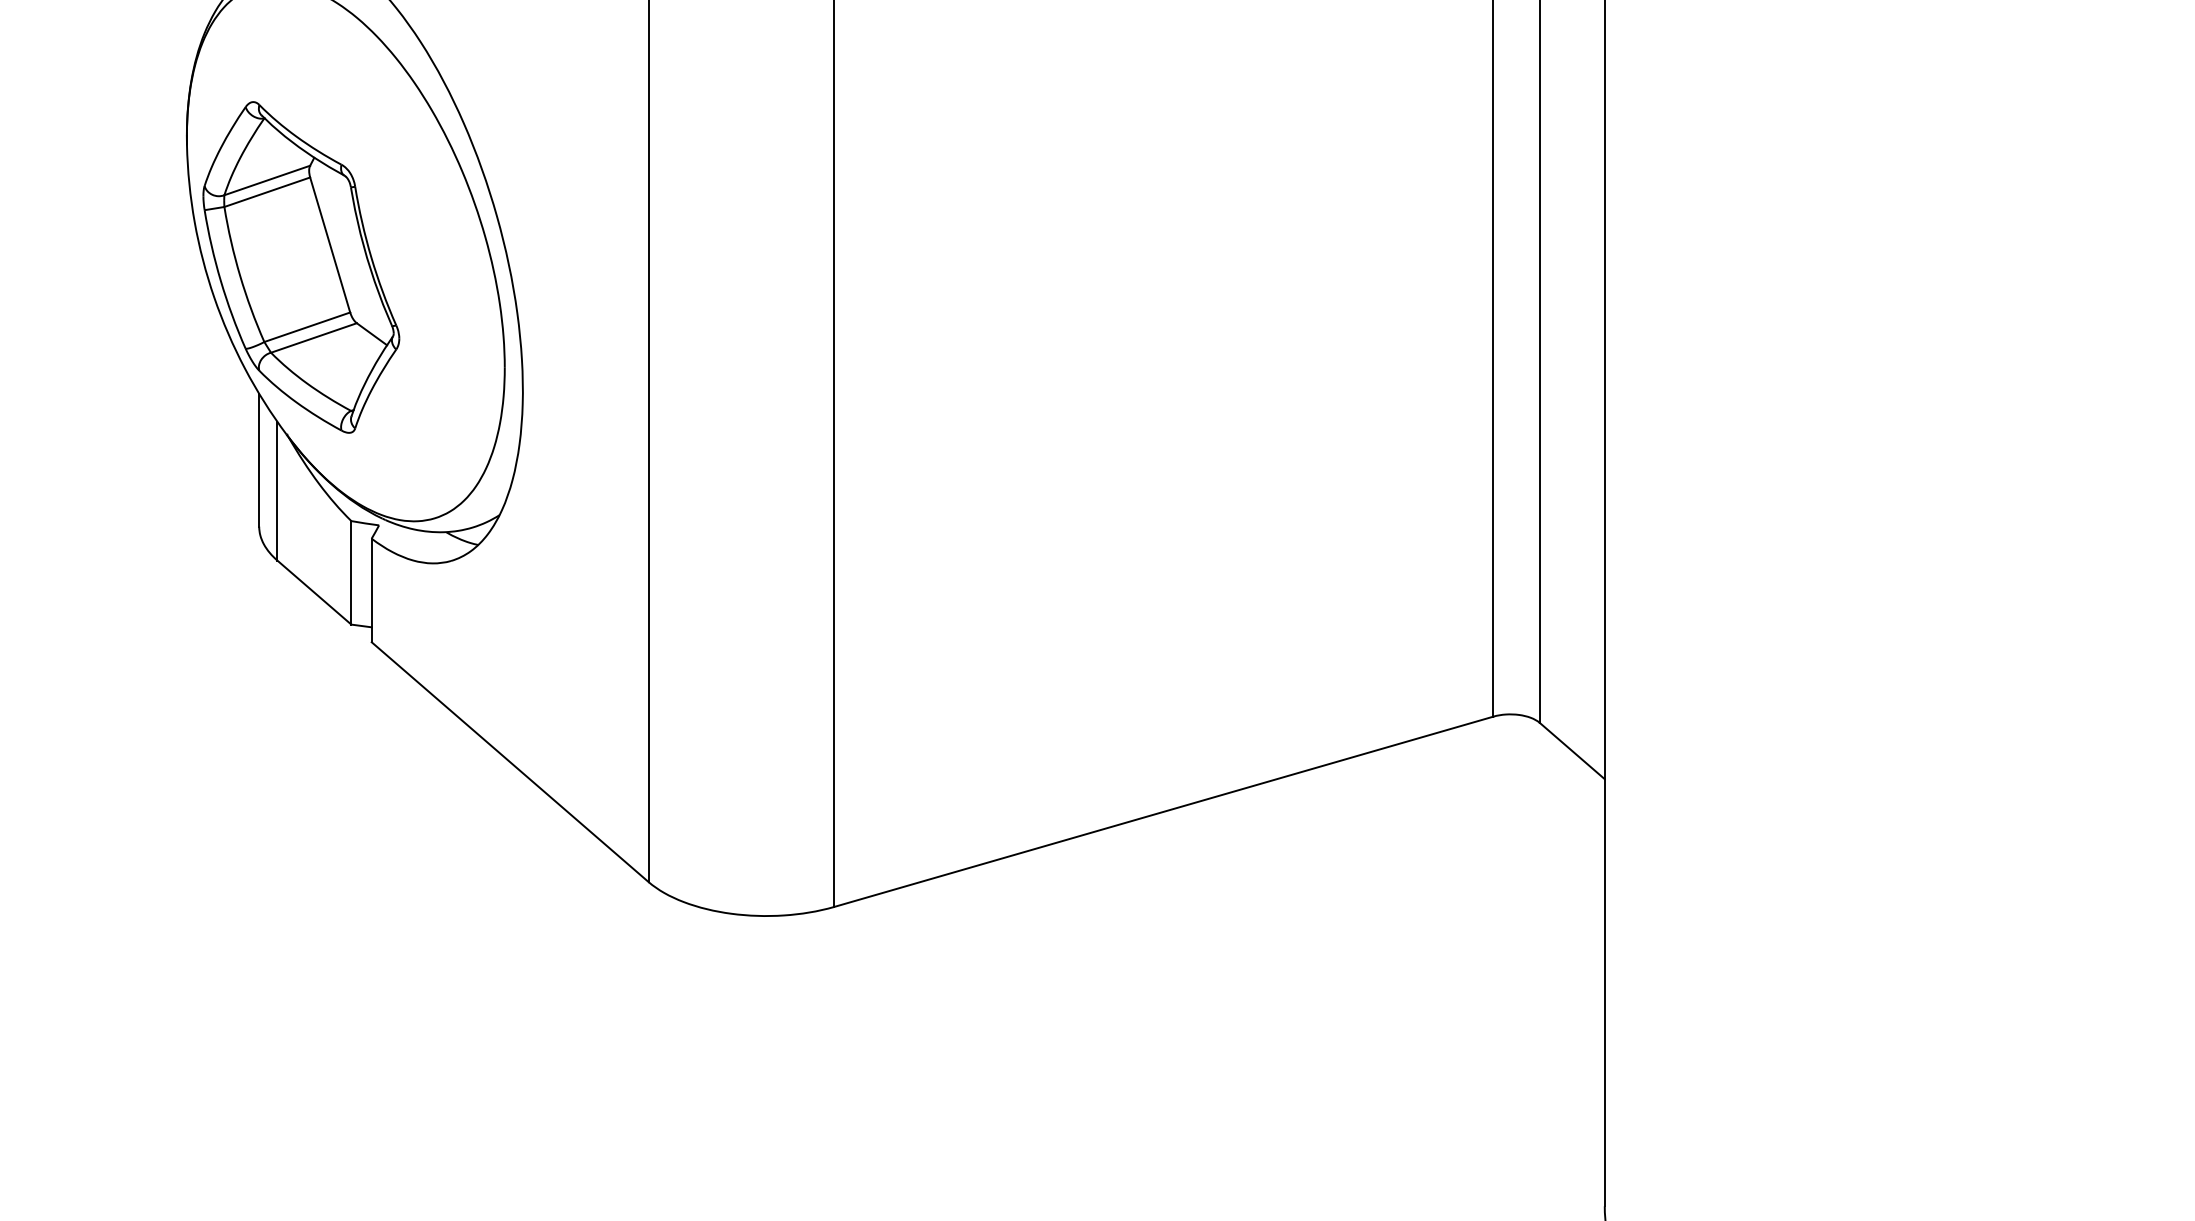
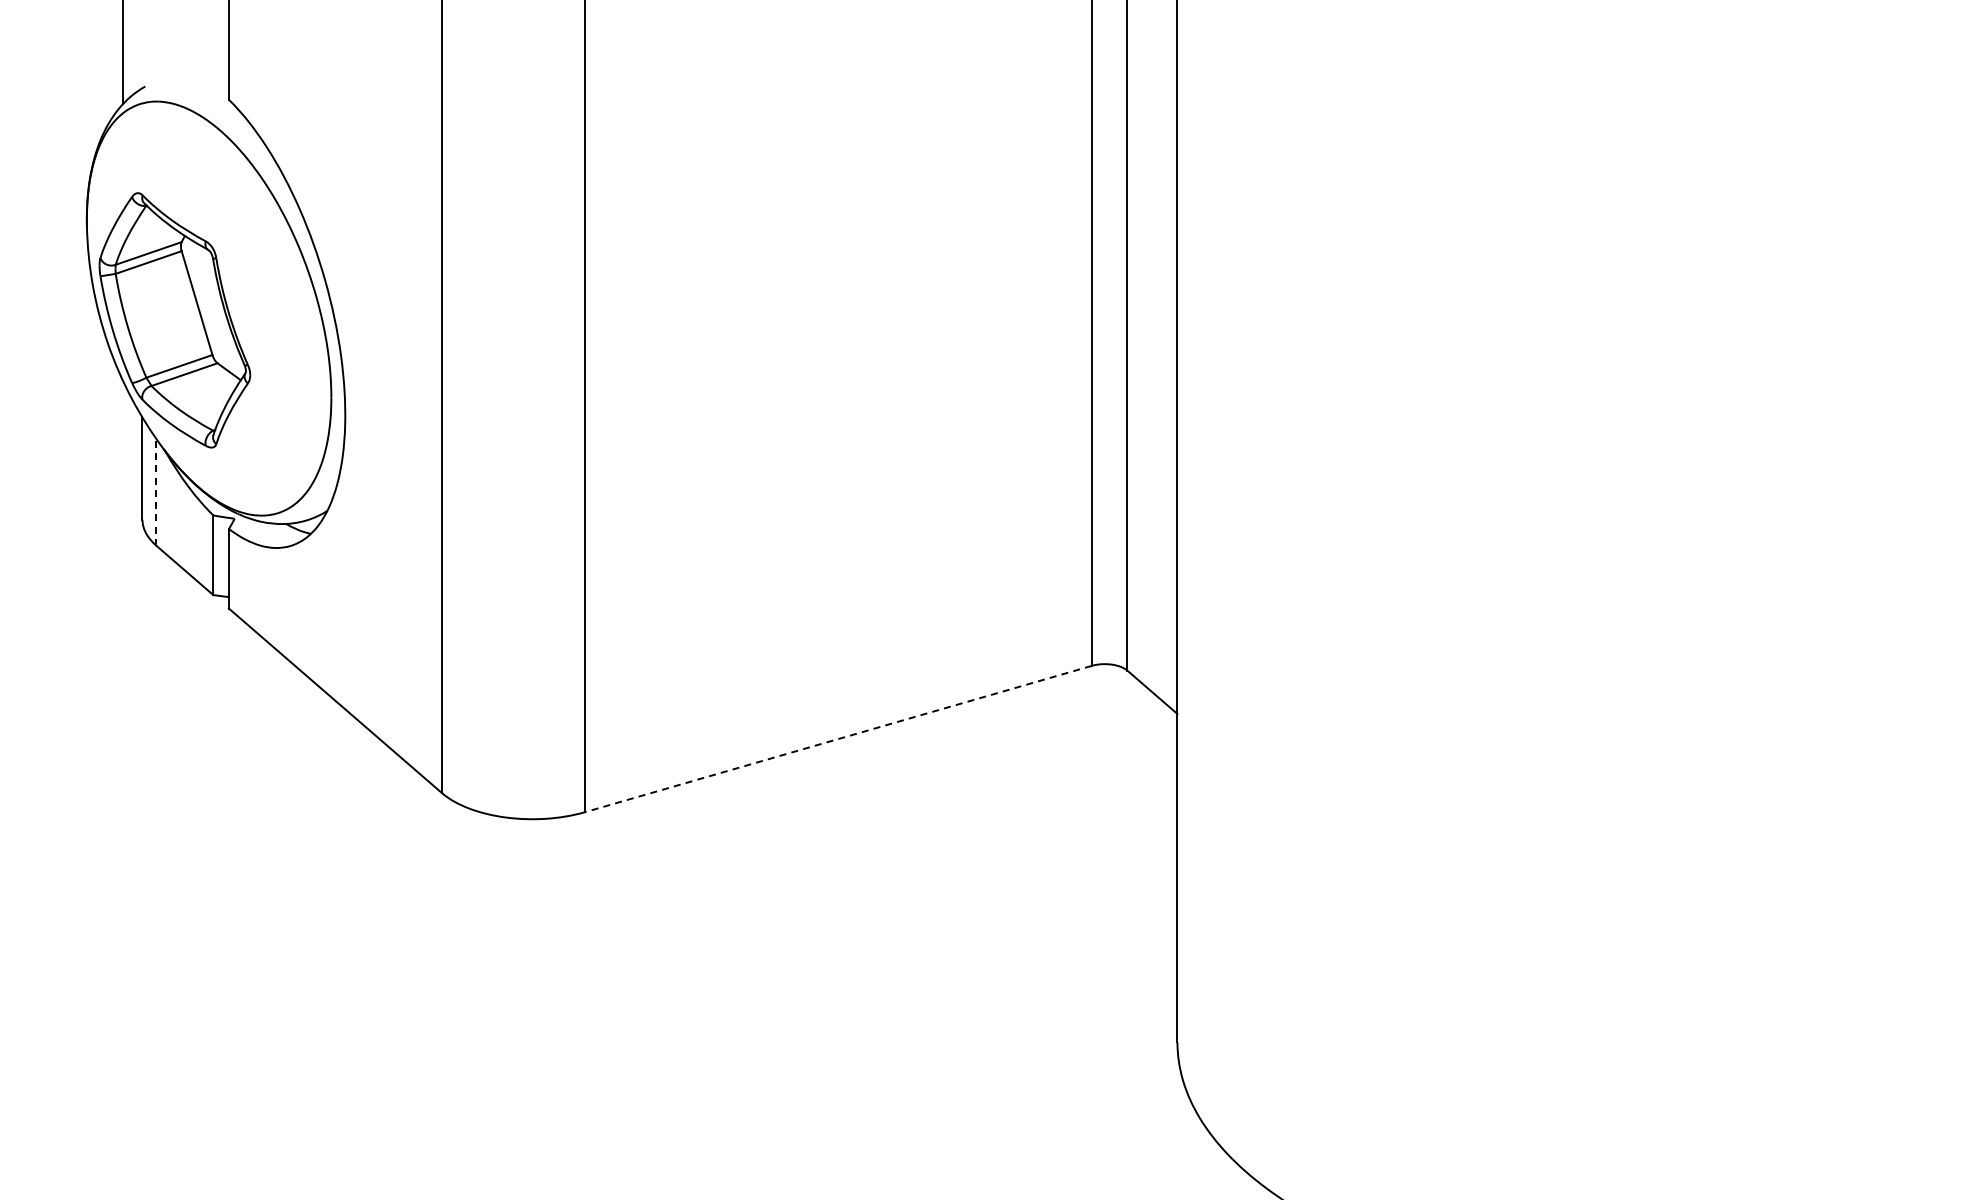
line: (277, 489) -> (156, 491), solid -> dashed
line: (1164, 812) -> (838, 739), solid -> dashed

